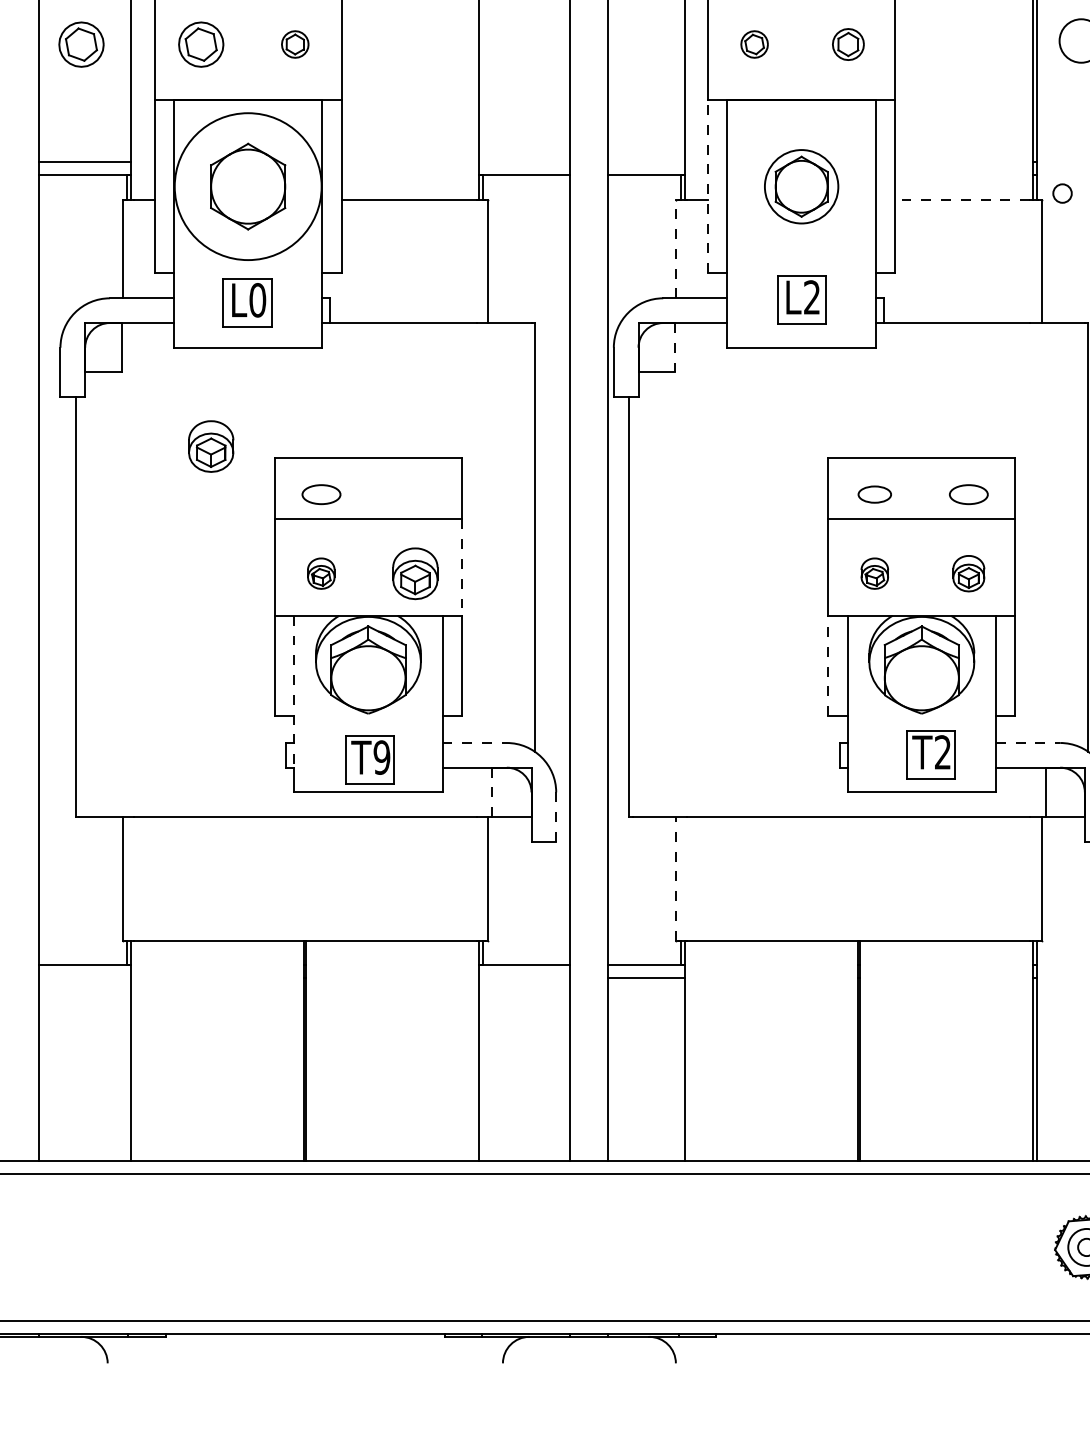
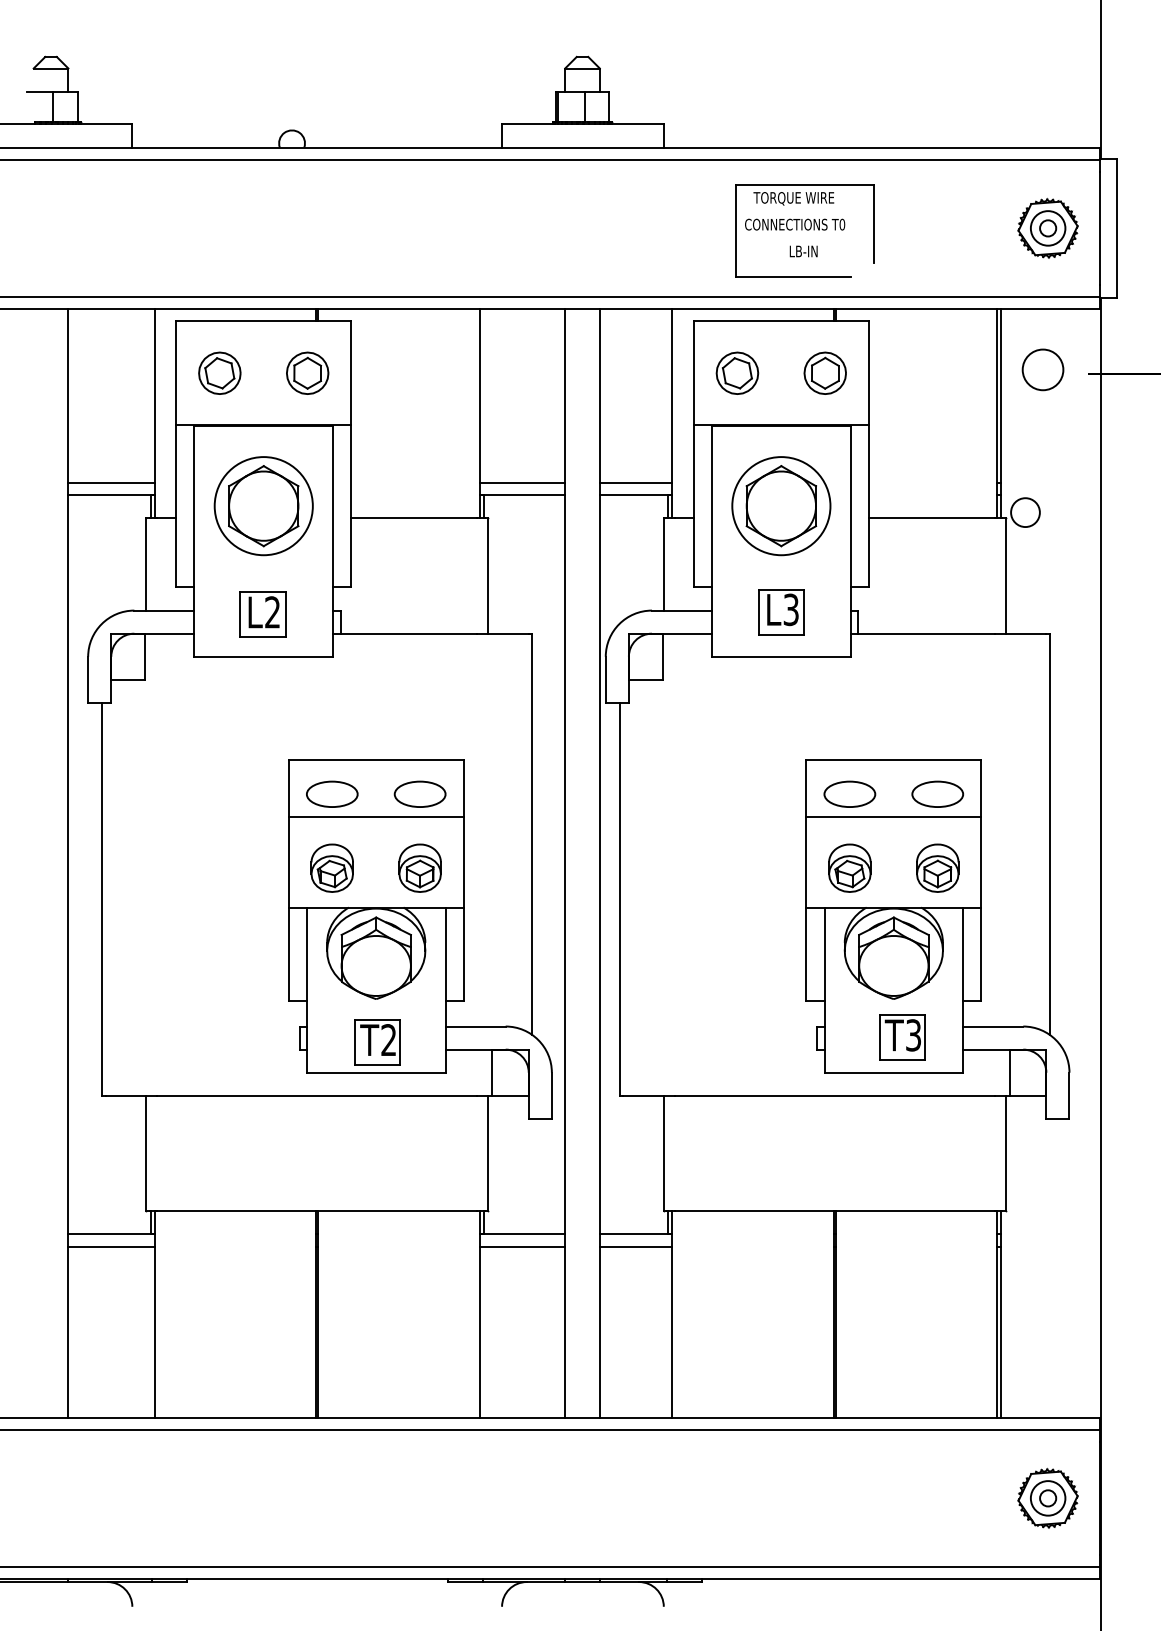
part: (81, 43) -> (107, 372), removed
part: (294, 43) -> (307, 372), size x1.67
part: (754, 43) -> (737, 372), size x1.67
part: (847, 43) -> (824, 372), size x1.43
line: (524, 162) -> (522, 483), added
line: (645, 162) -> (635, 483), added
circle: (247, 187) -> (263, 506), size x0.71
line: (708, 187) -> (694, 506), dashed -> solid
part: (801, 187) -> (781, 506), size x1.43
circle: (1062, 193) -> (1025, 512), size x1.67
line: (962, 199) -> (931, 518), dashed -> solid
line: (675, 247) -> (663, 563), dashed -> solid
text: (811, 297) -> (790, 609), L2 -> L3
text: (257, 300) -> (272, 612), L0 -> L2
line: (674, 348) -> (662, 657), dashed -> solid
part: (210, 445) -> (228, 748), removed
part: (321, 493) -> (332, 793), size x1.43
part: (414, 493) -> (419, 793), added
part: (874, 493) -> (849, 793), size x1.67
part: (968, 493) -> (937, 793), size x1.43
line: (461, 568) -> (463, 863), dashed -> solid
part: (320, 572) -> (331, 867), size x1.67
part: (874, 572) -> (849, 867), size x1.67
part: (968, 572) -> (937, 867), size x1.43
line: (828, 665) -> (806, 954), dashed -> solid
line: (293, 692) -> (306, 979), dashed -> solid
line: (475, 742) -> (476, 1026), dashed -> solid
line: (1028, 742) -> (993, 1026), dashed -> solid
text: (942, 752) -> (913, 1035), T2 -> T3
text: (381, 757) -> (388, 1040), T9 -> T2
line: (491, 792) -> (491, 1072), dashed -> solid
line: (555, 817) -> (551, 1096), dashed -> solid
line: (675, 878) -> (663, 1153), dashed -> solid
line: (85, 978) -> (111, 1246), added
line: (524, 978) -> (522, 1246), added

